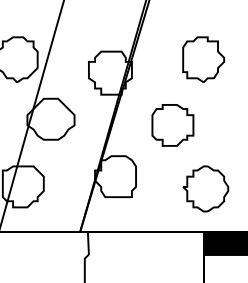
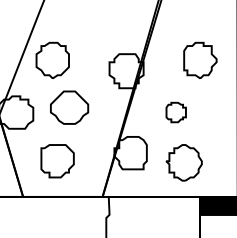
part: (50, 119) -> (69, 107), moved
part: (173, 125) -> (176, 112), size x0.6
part: (205, 188) -> (183, 162), moved

